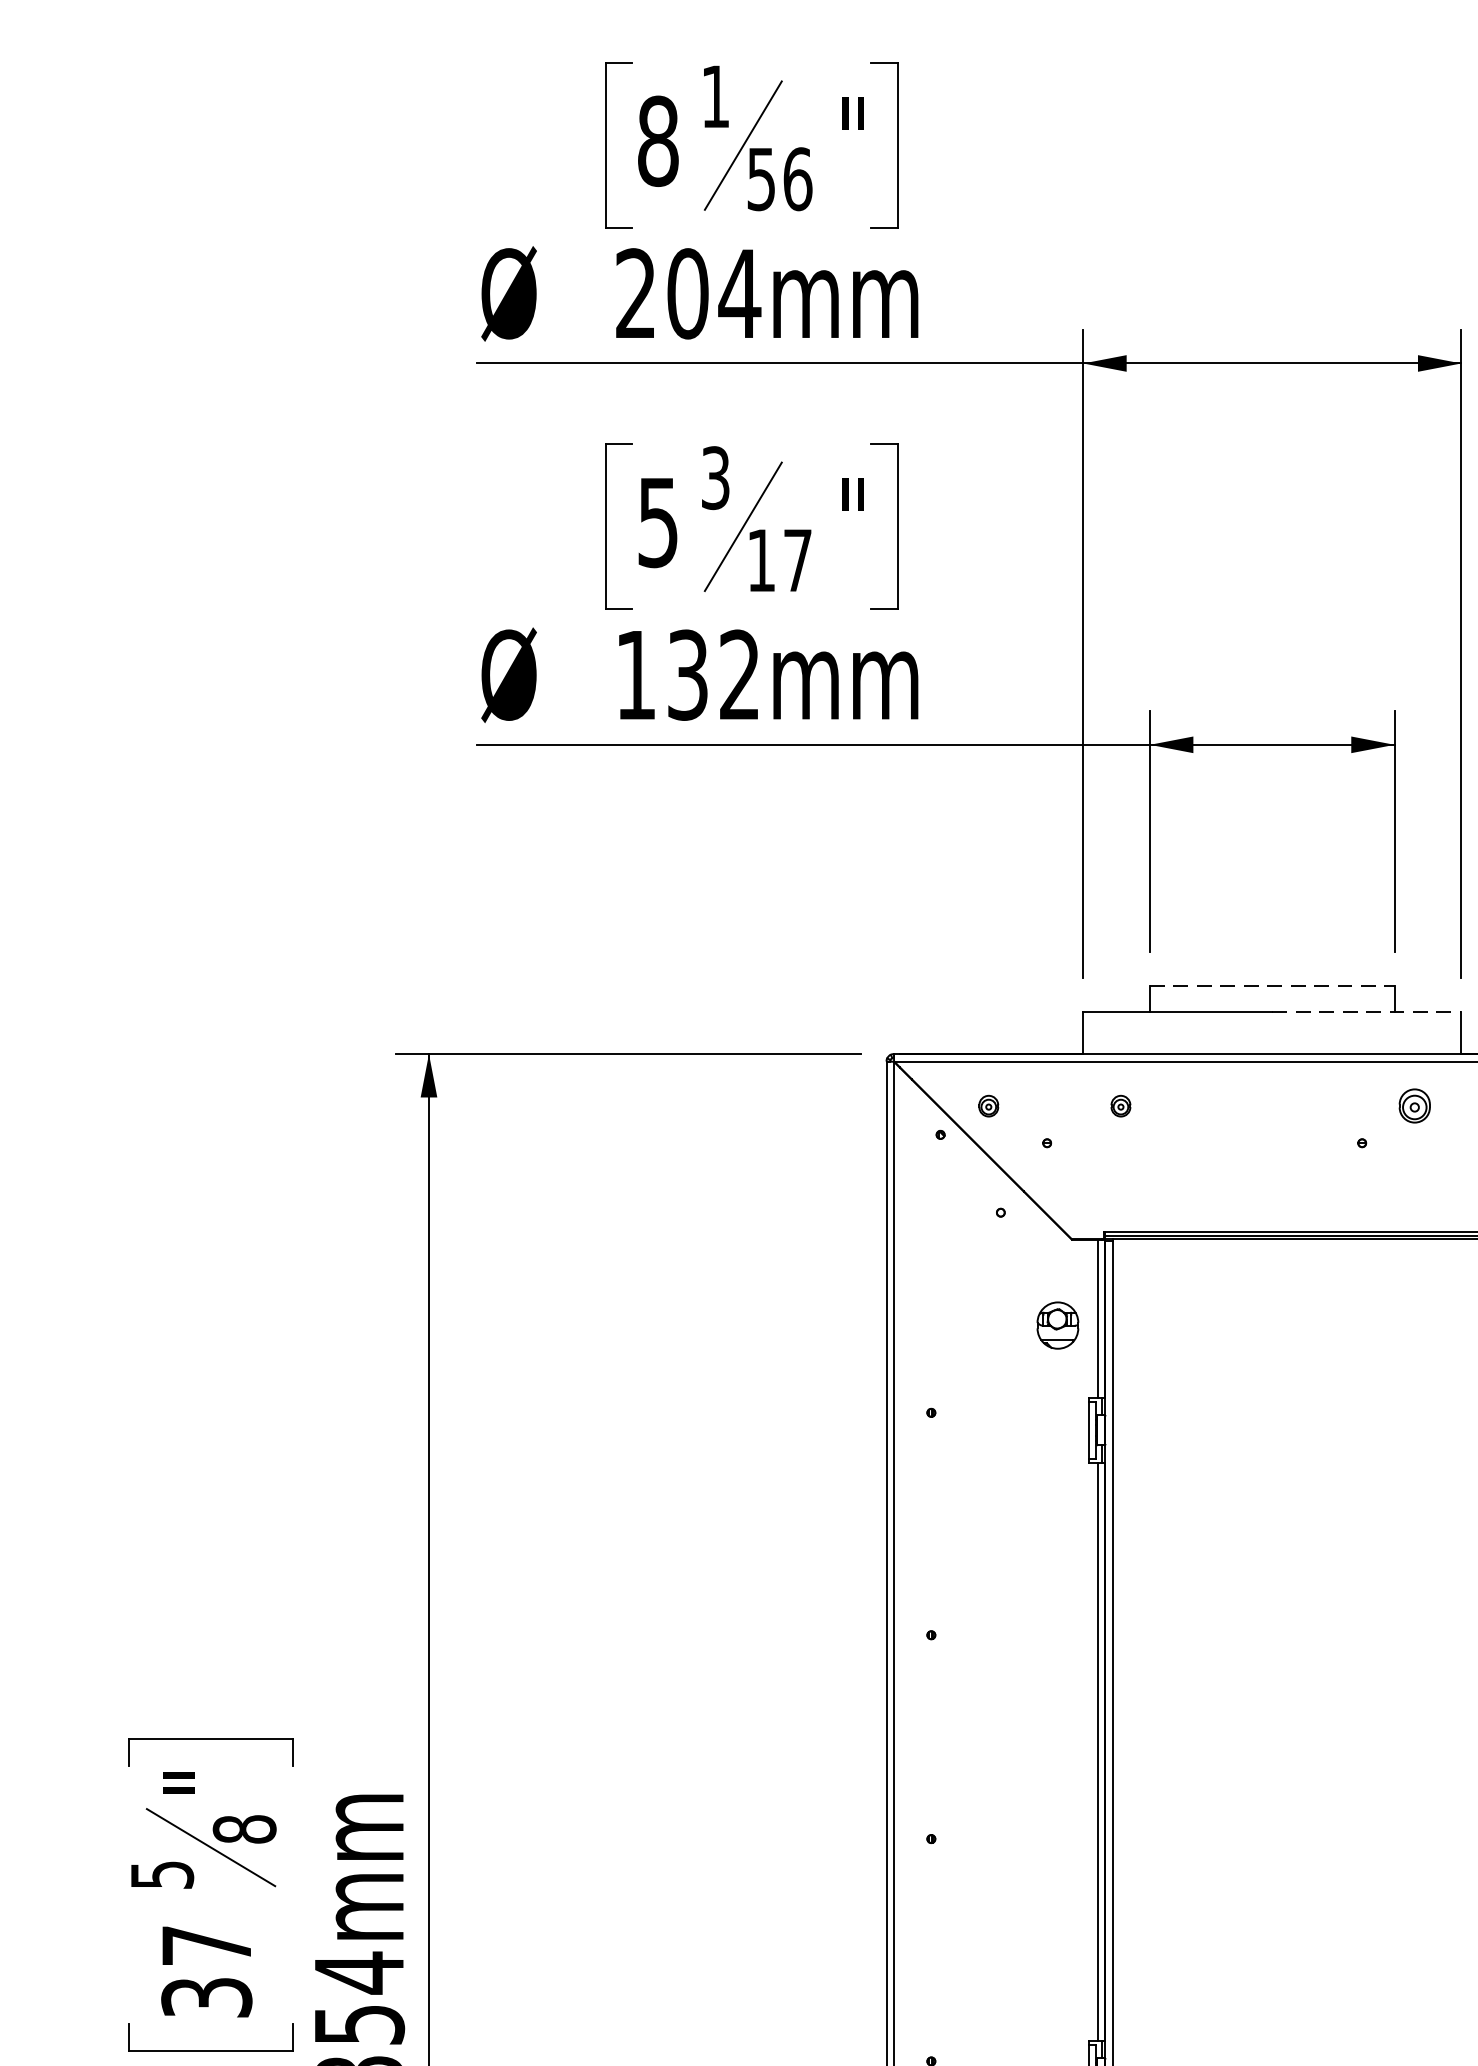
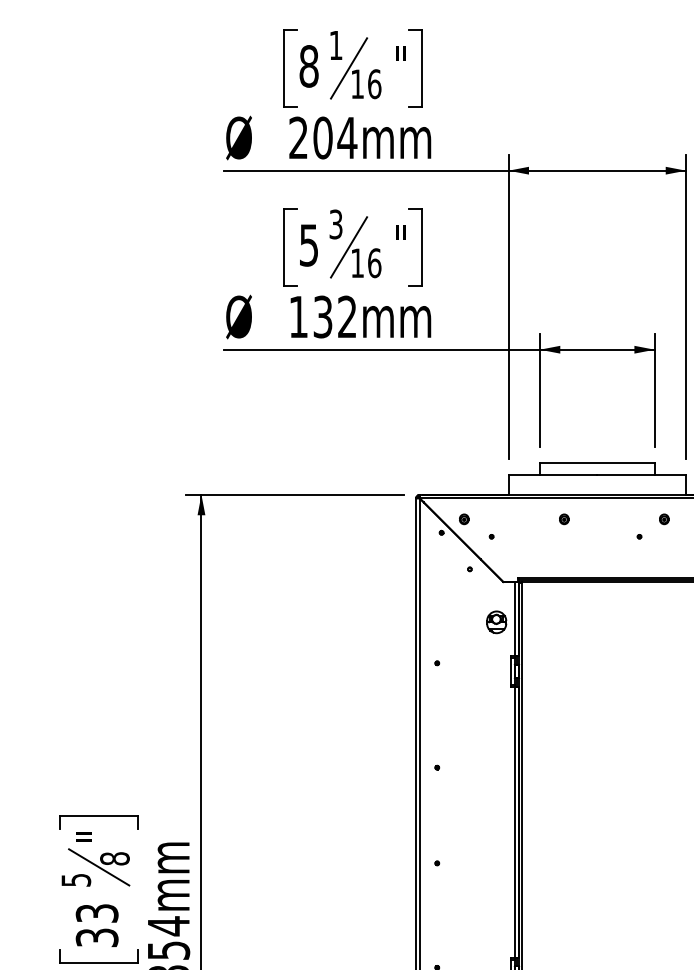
text: (761, 179) -> (357, 84), 56 -> 16
text: (797, 561) -> (374, 263), 17 -> 16
line: (1272, 985) -> (597, 462), dashed -> solid
line: (1368, 1010) -> (642, 474), dashed -> solid
part: (1121, 1106) -> (564, 519), moved
part: (1415, 1106) -> (664, 519), size x0.62
text: (205, 1945) -> (96, 913), 37 -> 33

